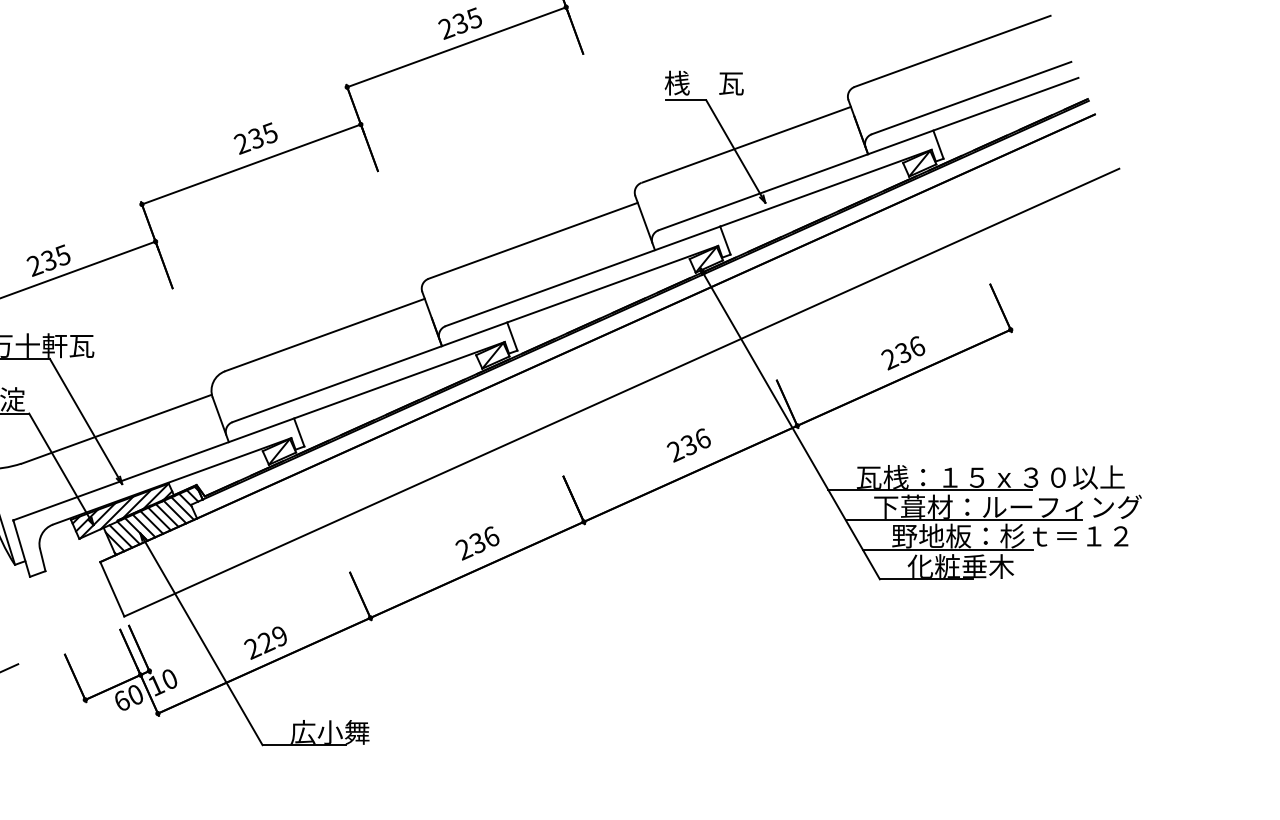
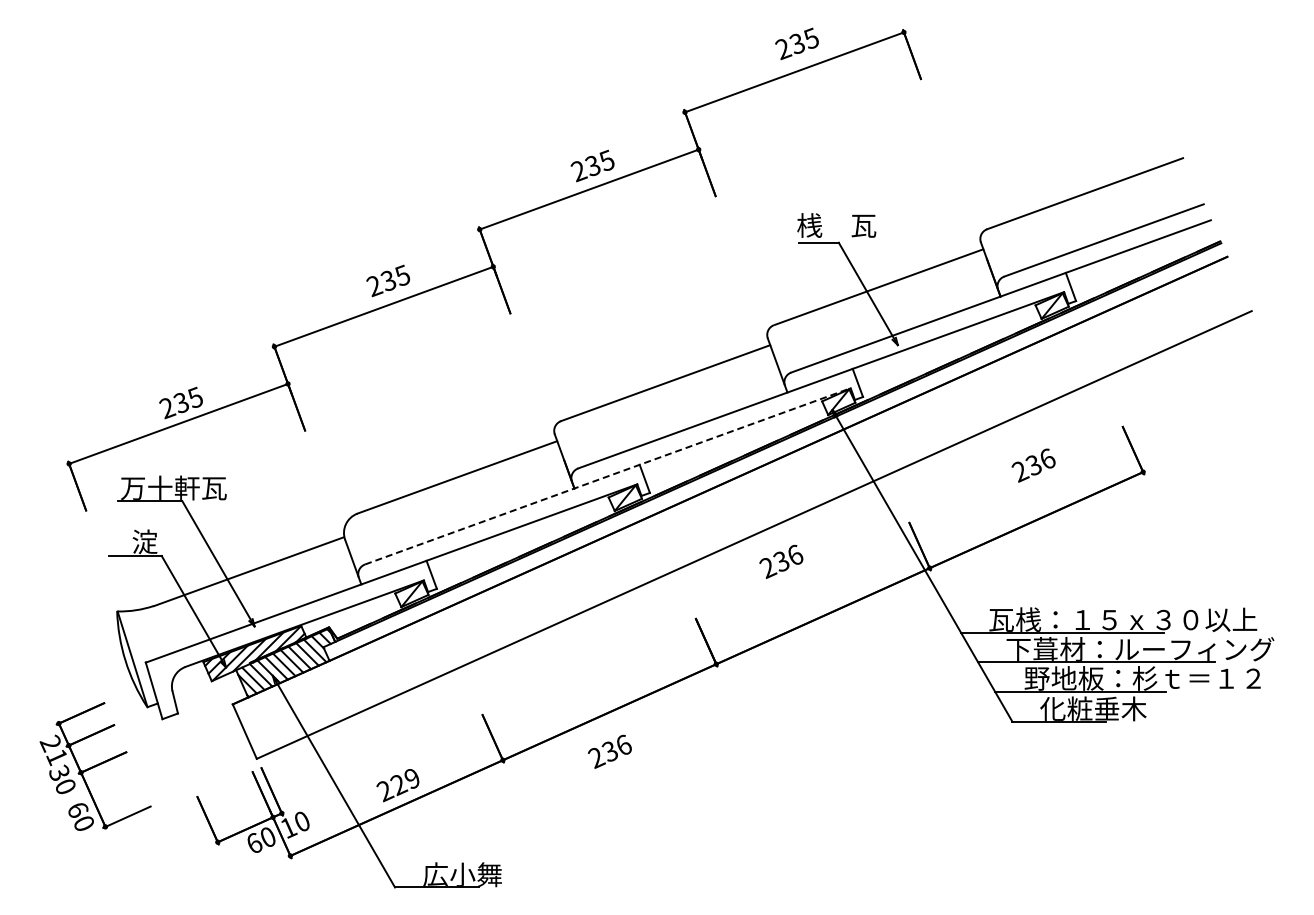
line: (476, 334) -> (608, 476), solid -> dashed
text: (903, 353) -> (1033, 465), moved
text: (689, 445) -> (781, 561), moved
text: (477, 543) -> (609, 751), moved

